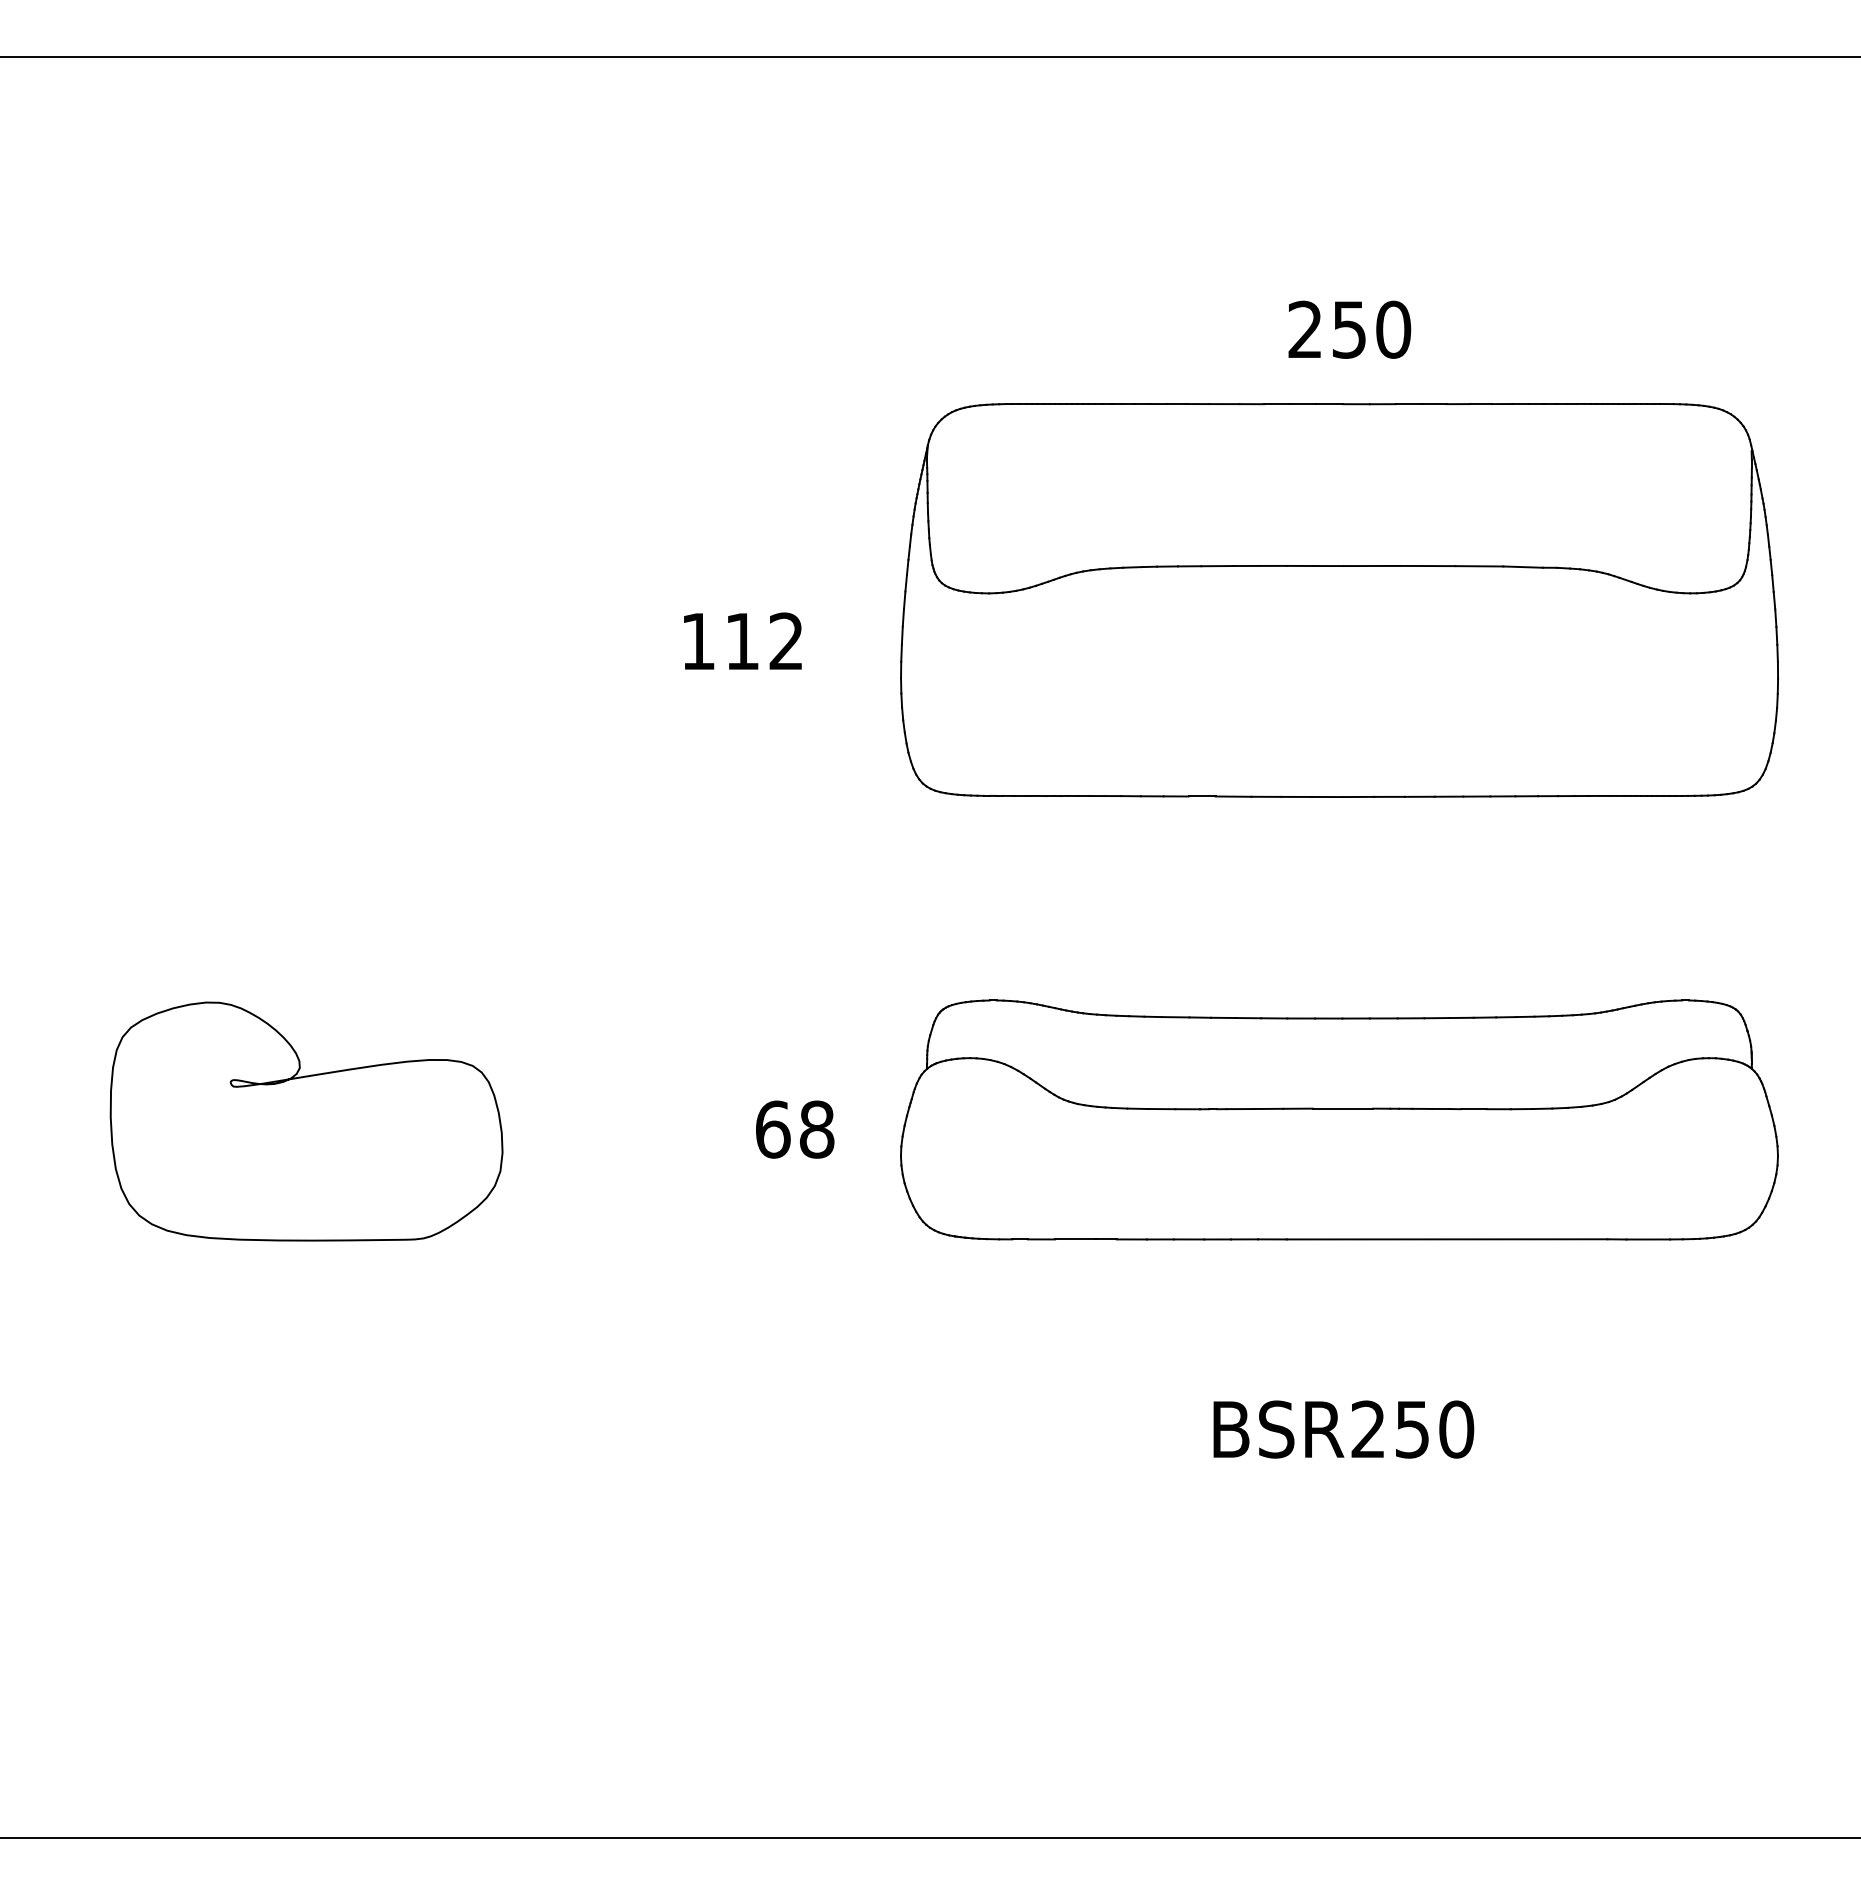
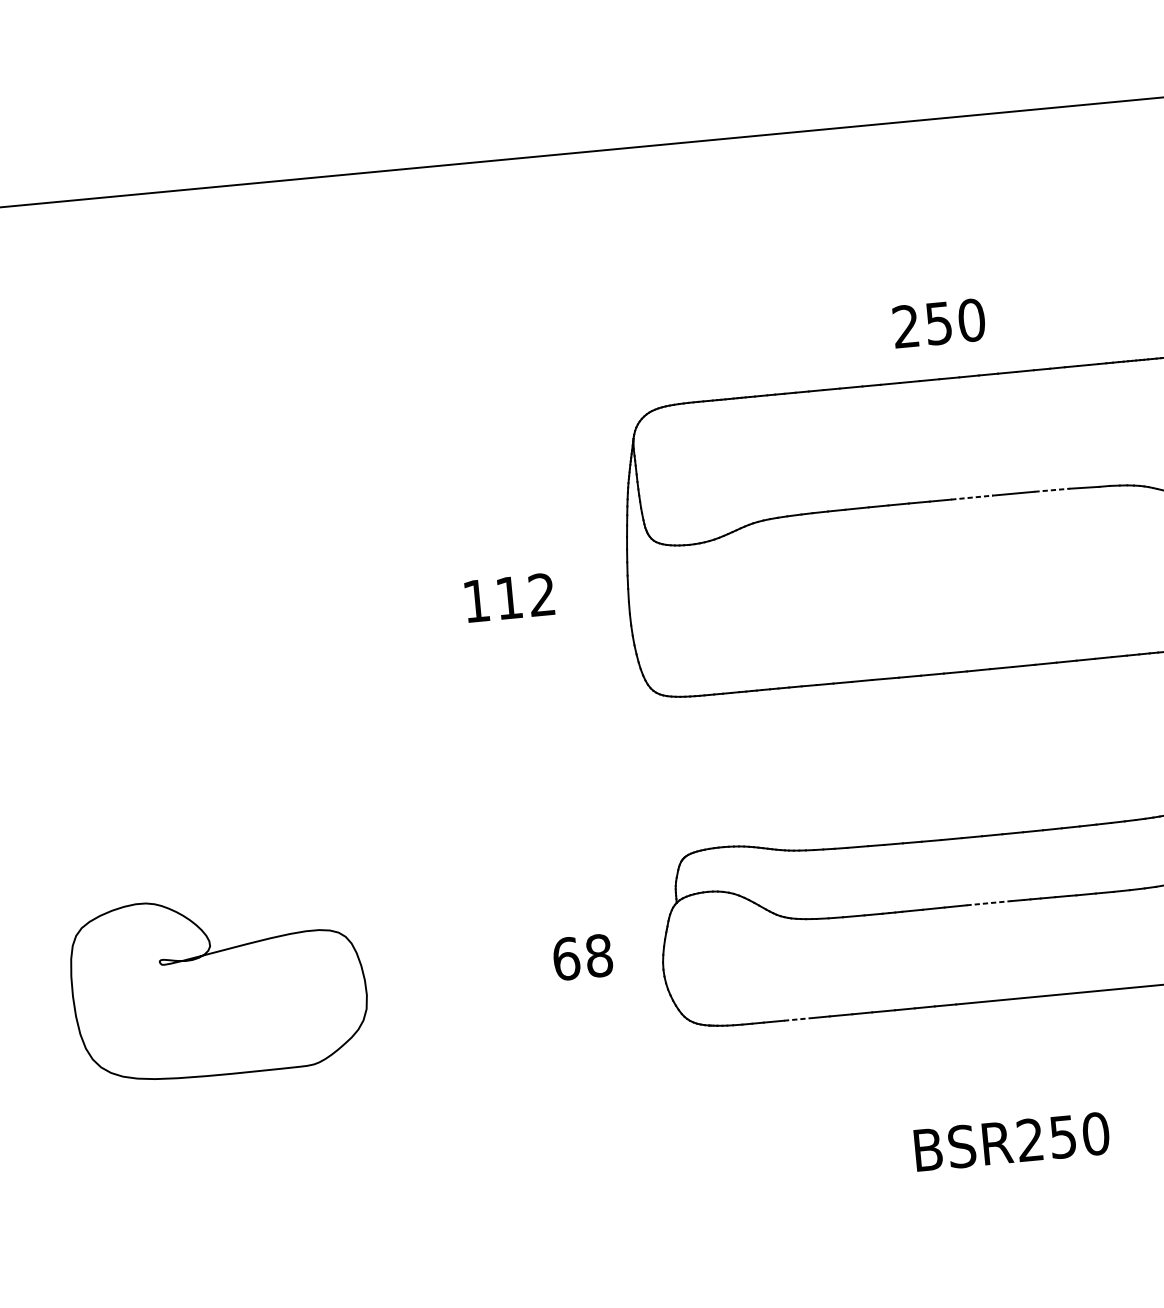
line: (1372, 566) -> (972, 497), solid -> dashed
line: (1479, 566) -> (1052, 490), solid -> dashed
line: (1343, 1108) -> (989, 903), solid -> dashed
line: (1075, 1239) -> (799, 1019), solid -> dashed

